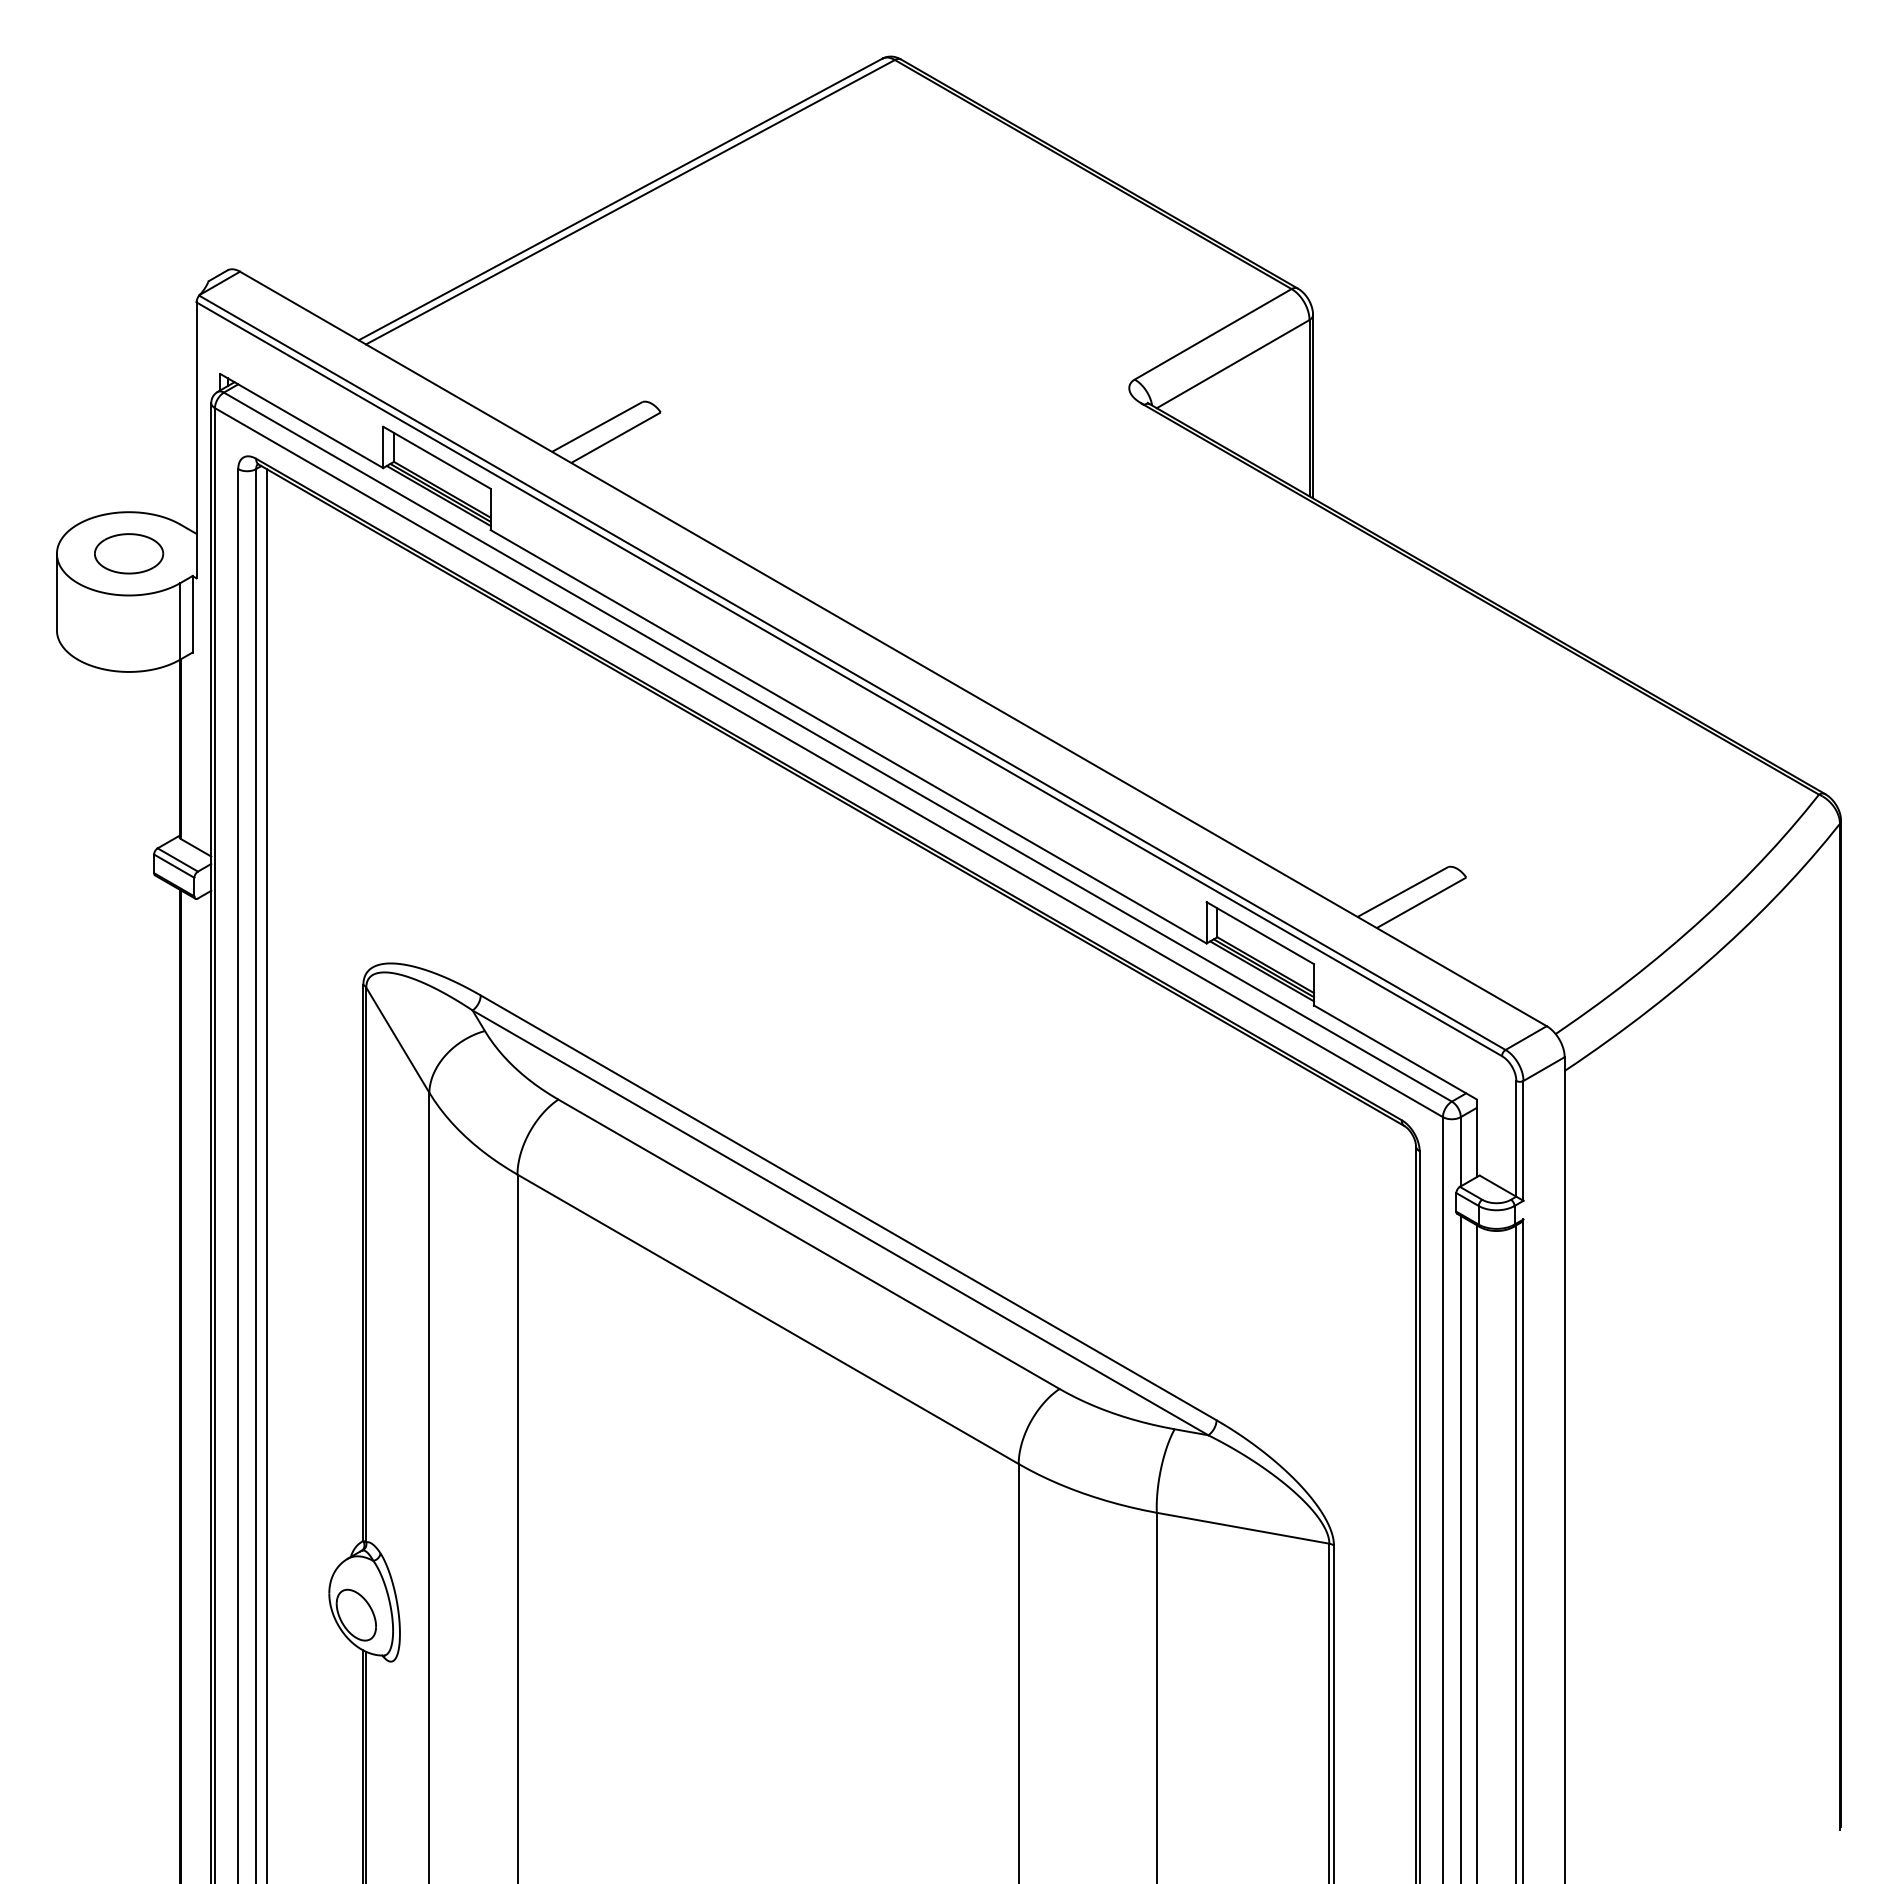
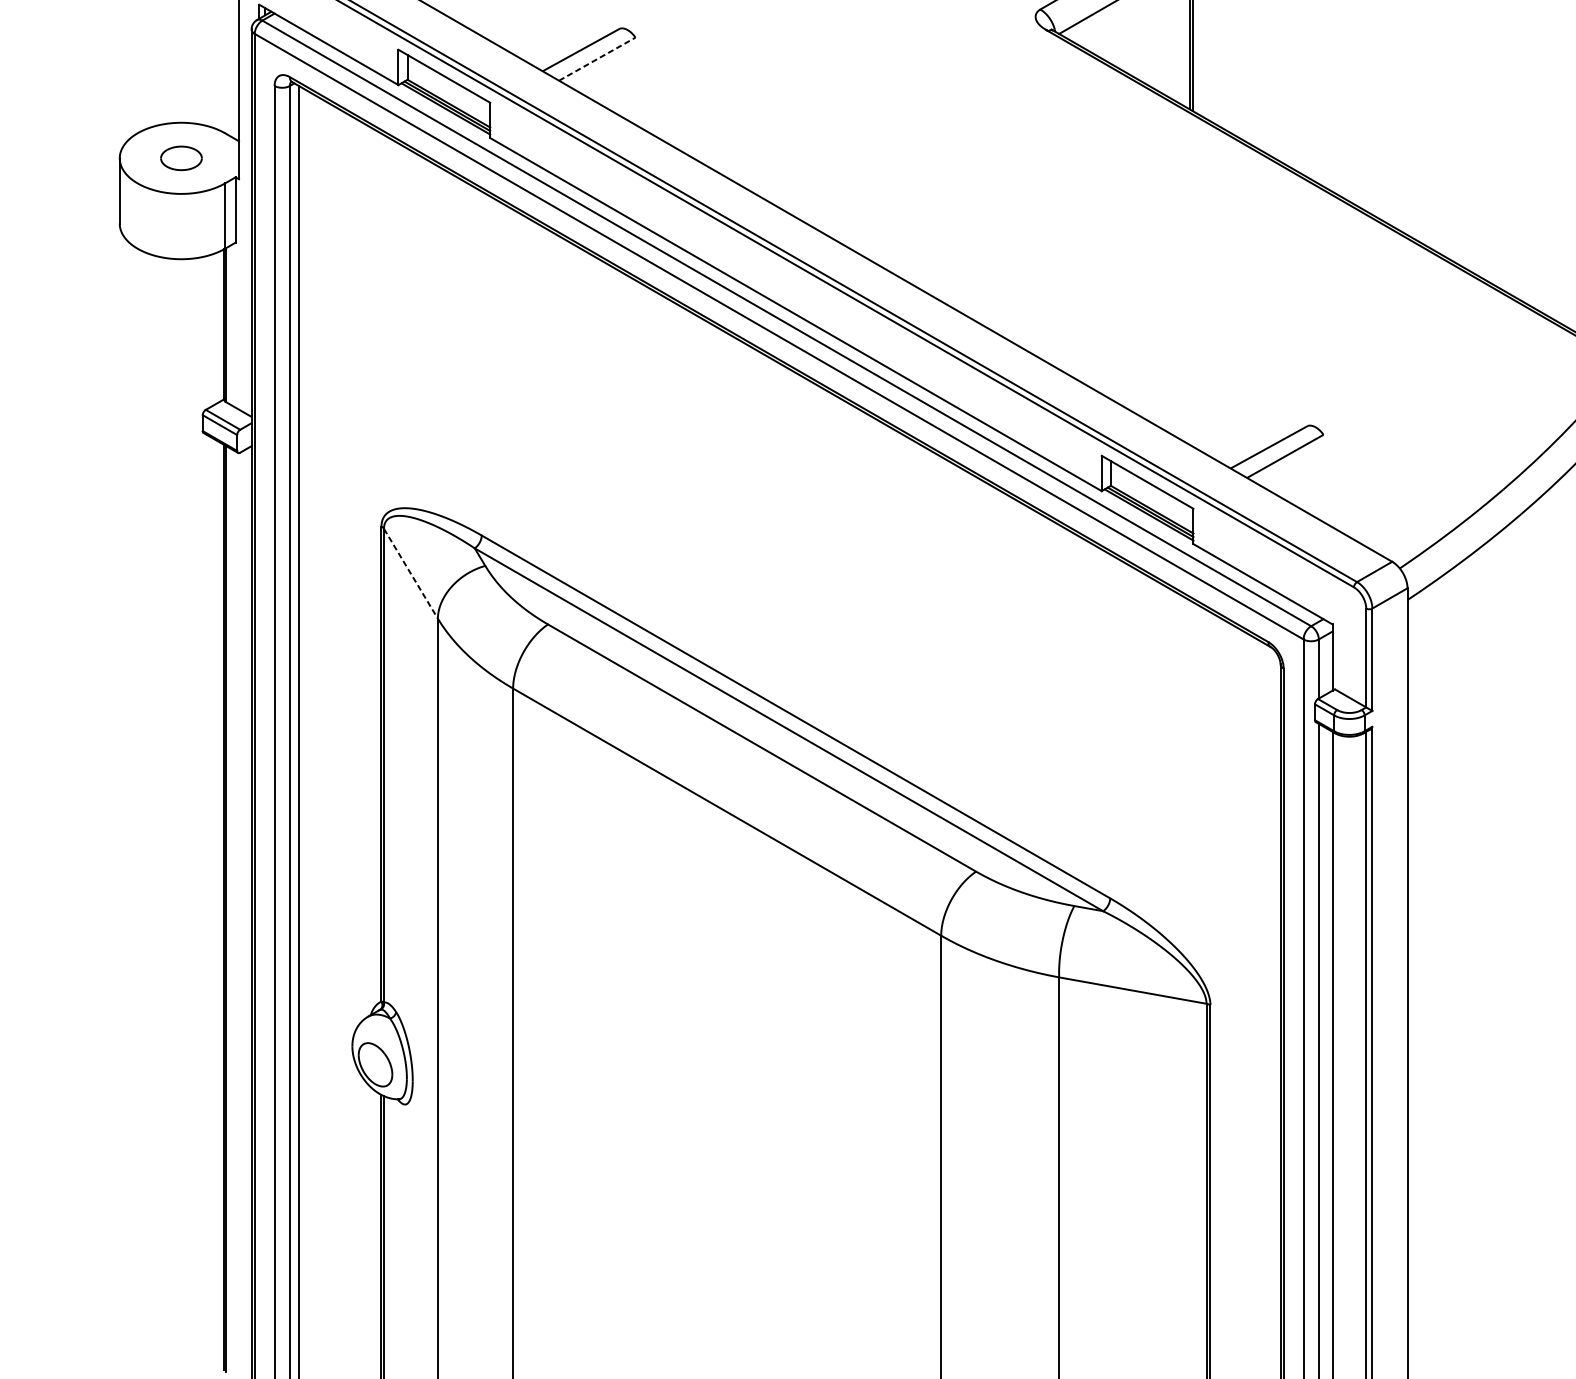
line: (615, 437) -> (596, 58), solid -> dashed
part: (129, 553) -> (181, 158), size x0.7
line: (398, 1040) -> (411, 574), solid -> dashed

